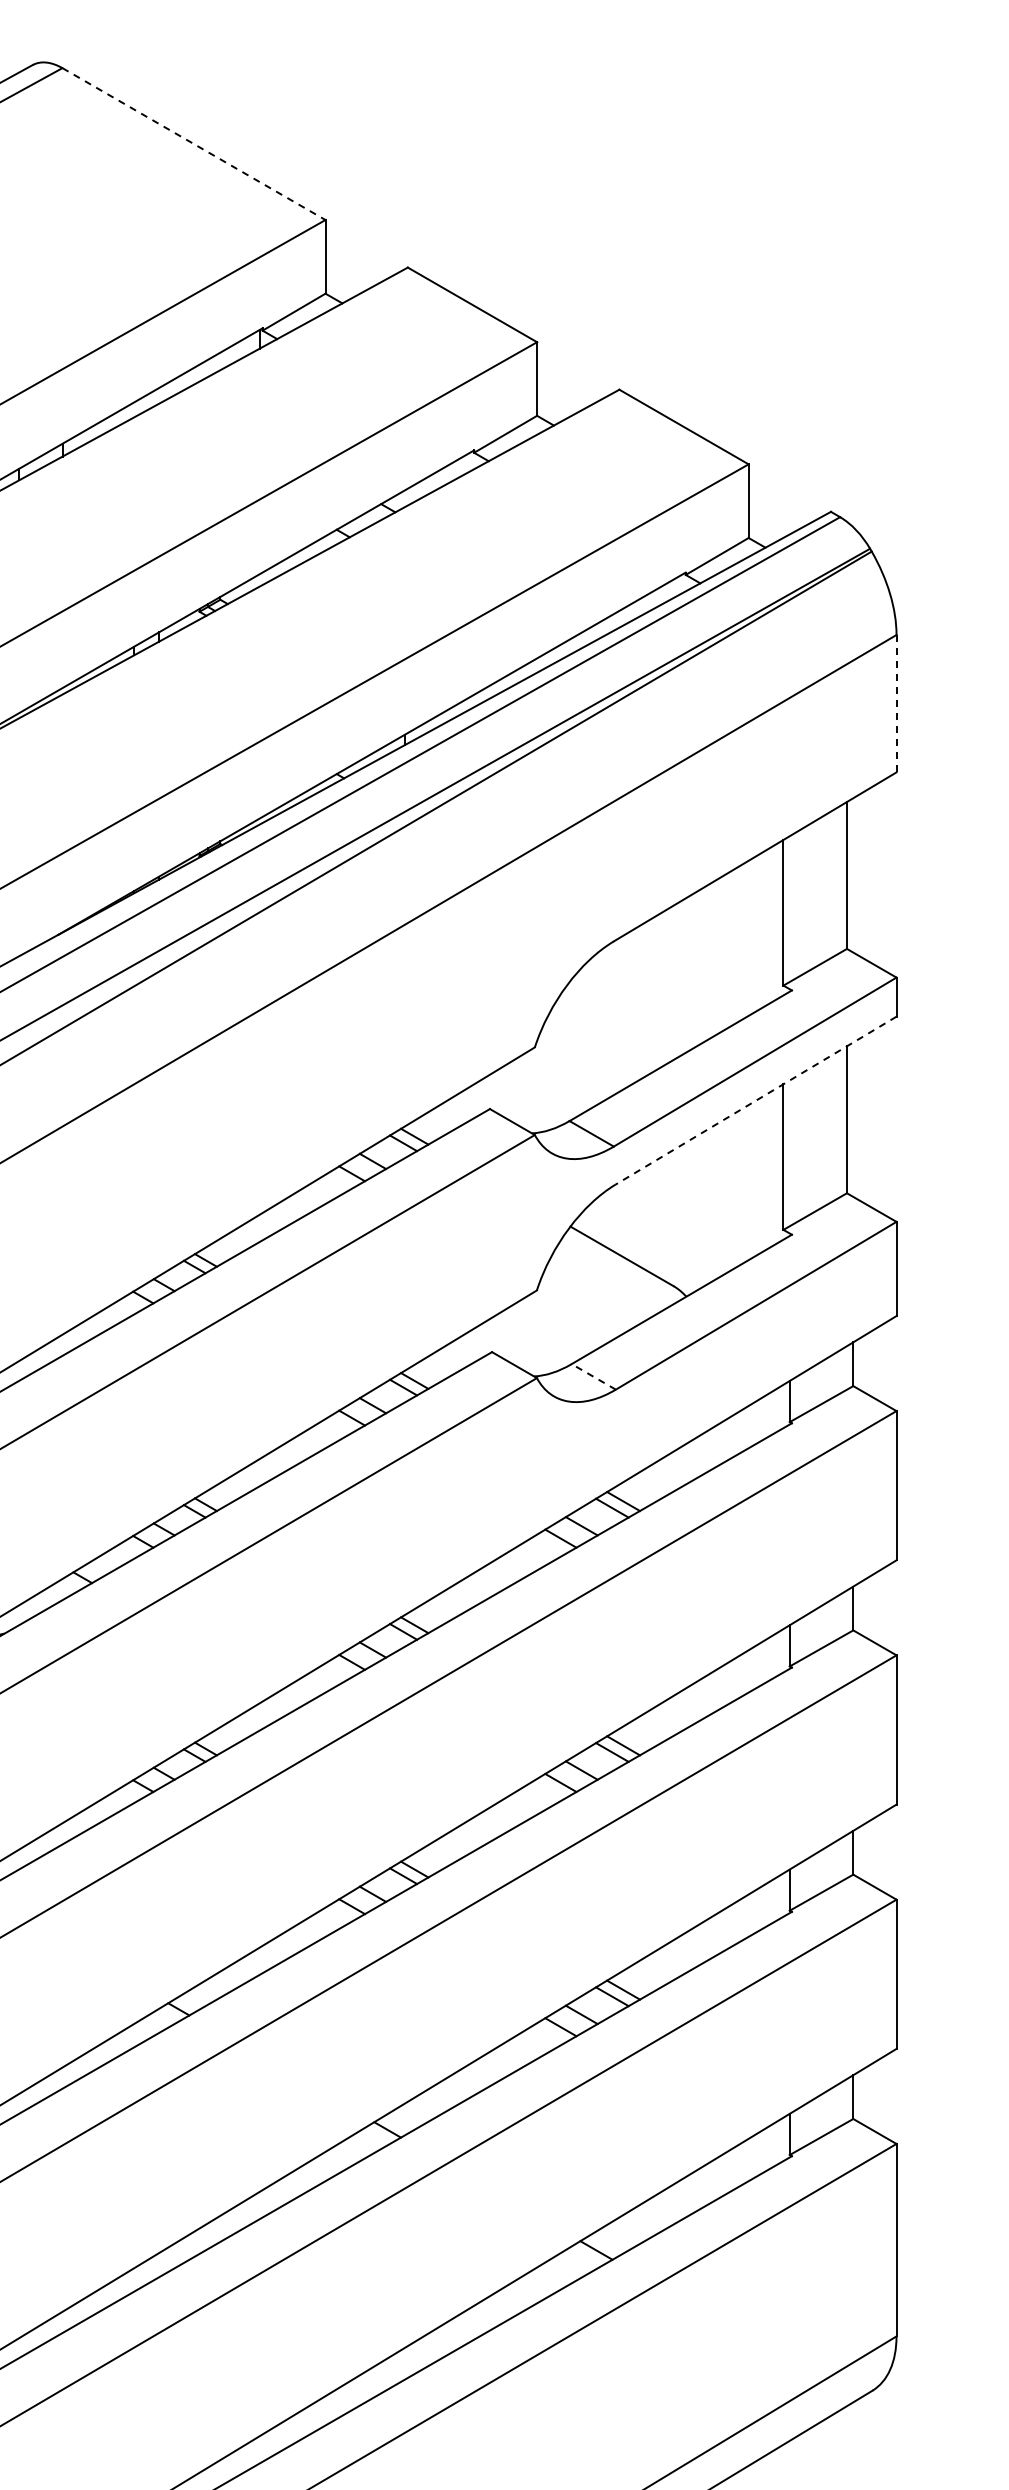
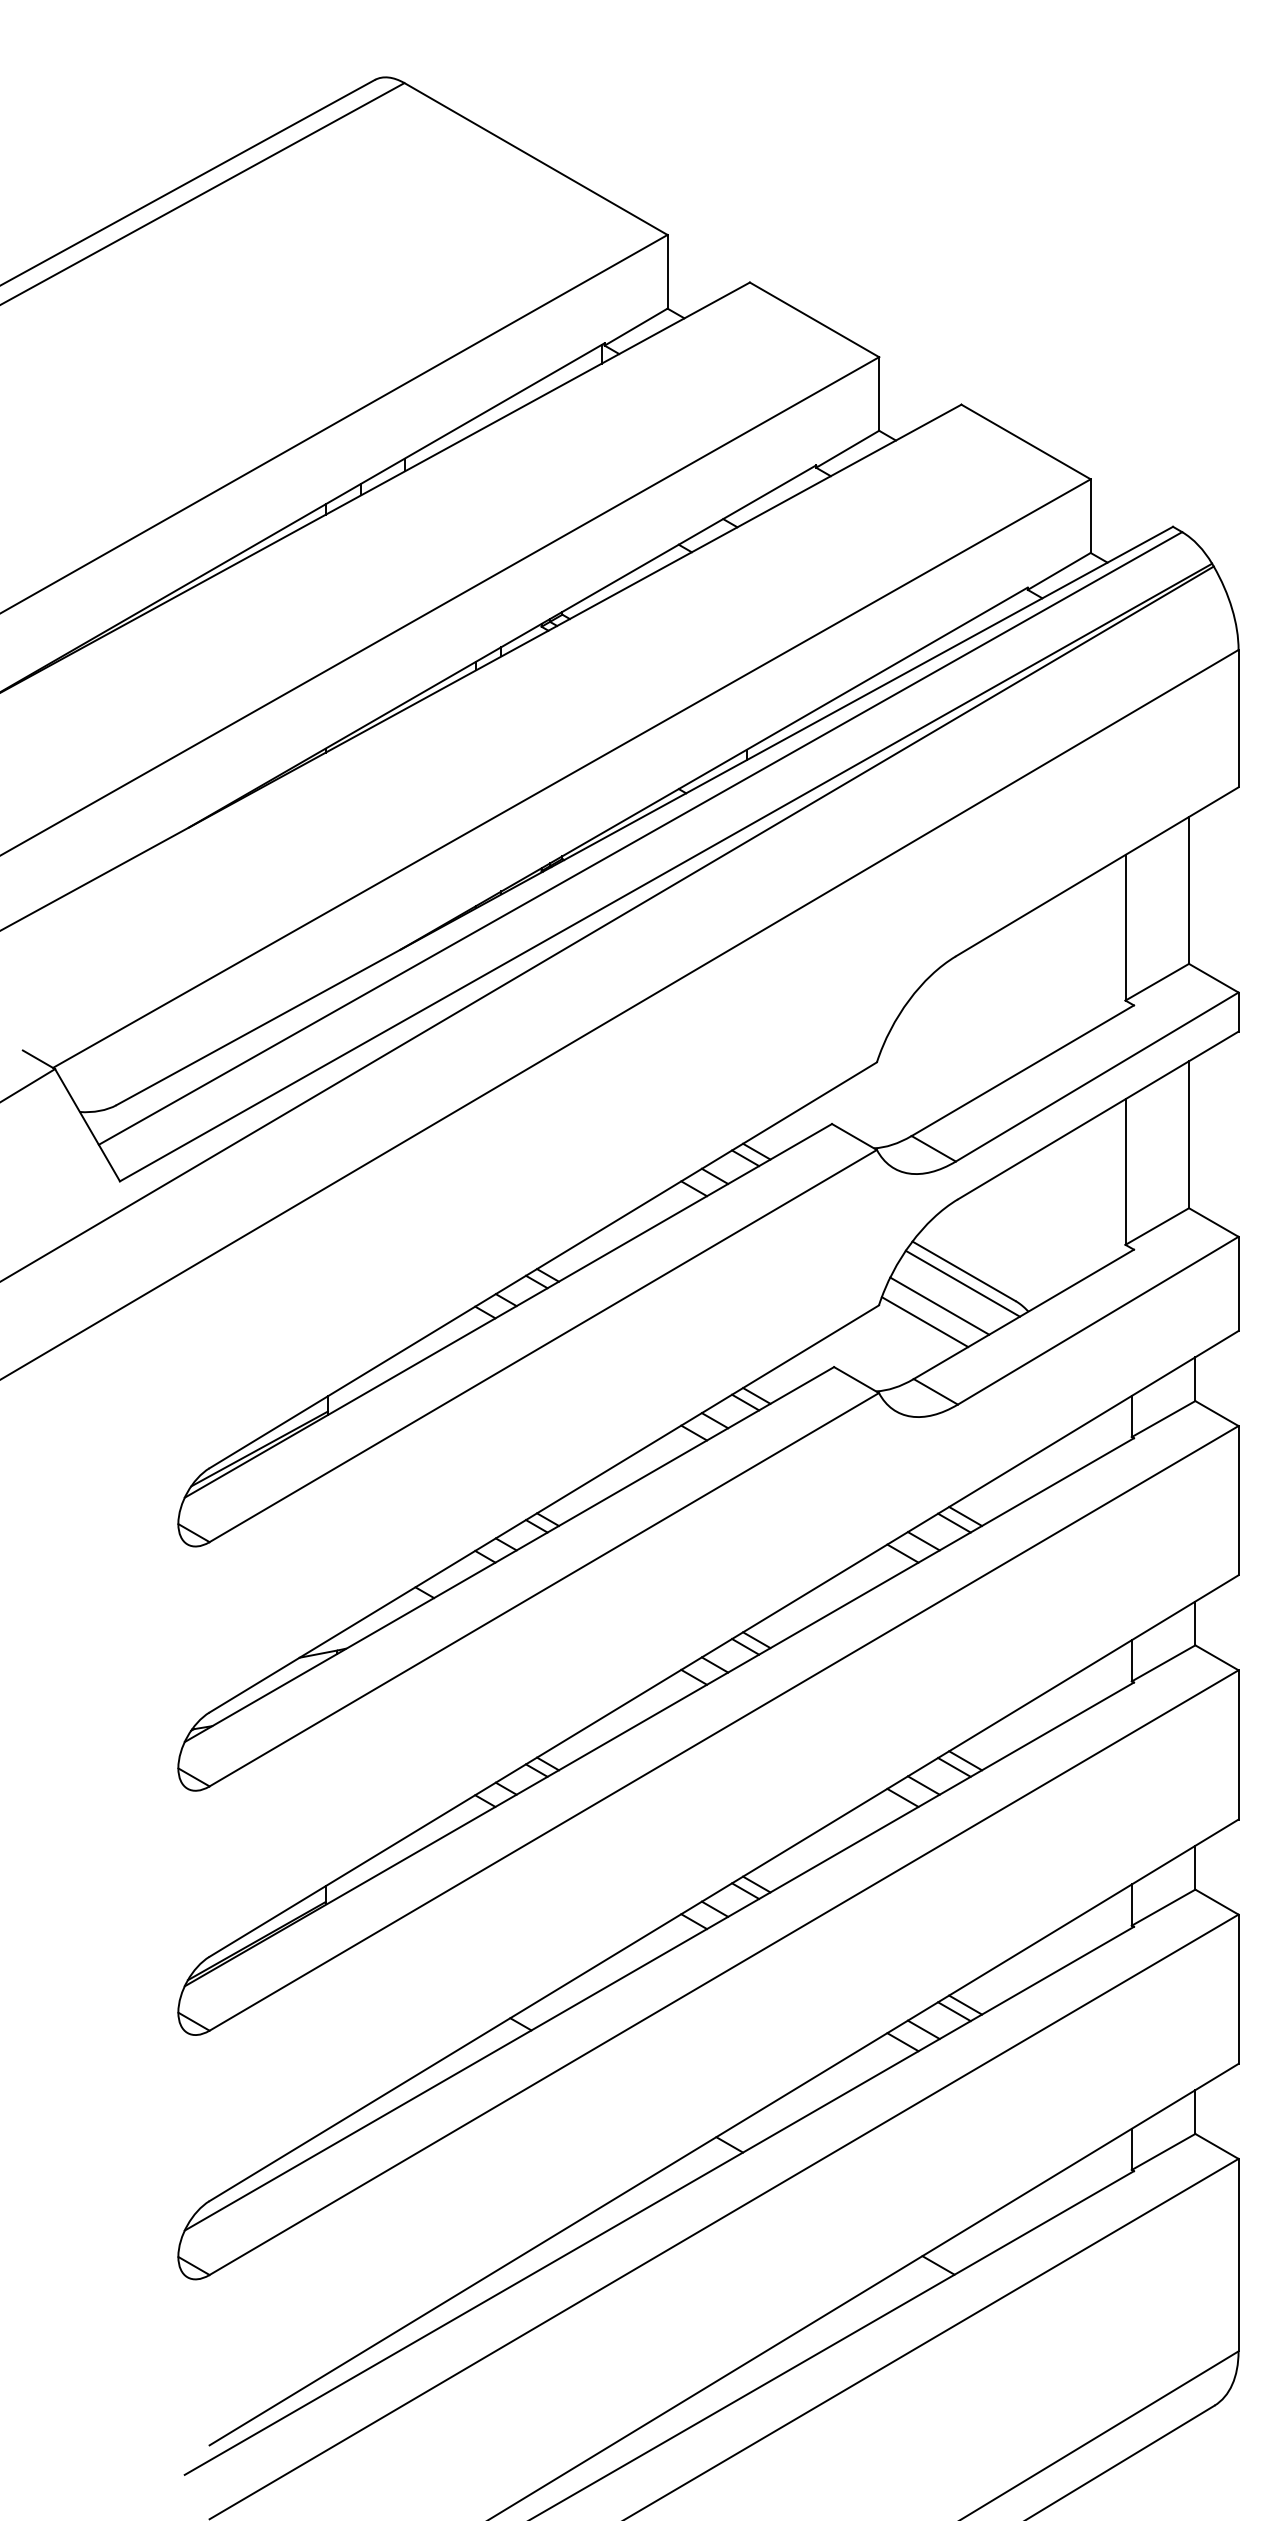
line: (194, 144) -> (536, 159), dashed -> solid
line: (896, 703) -> (1238, 718), dashed -> solid
line: (755, 1100) -> (1097, 1115), dashed -> solid
line: (620, 1268) -> (962, 1283), added
line: (597, 1290) -> (939, 1305), added
line: (582, 1307) -> (924, 1322), added
line: (593, 1376) -> (935, 1391), dashed -> solid

